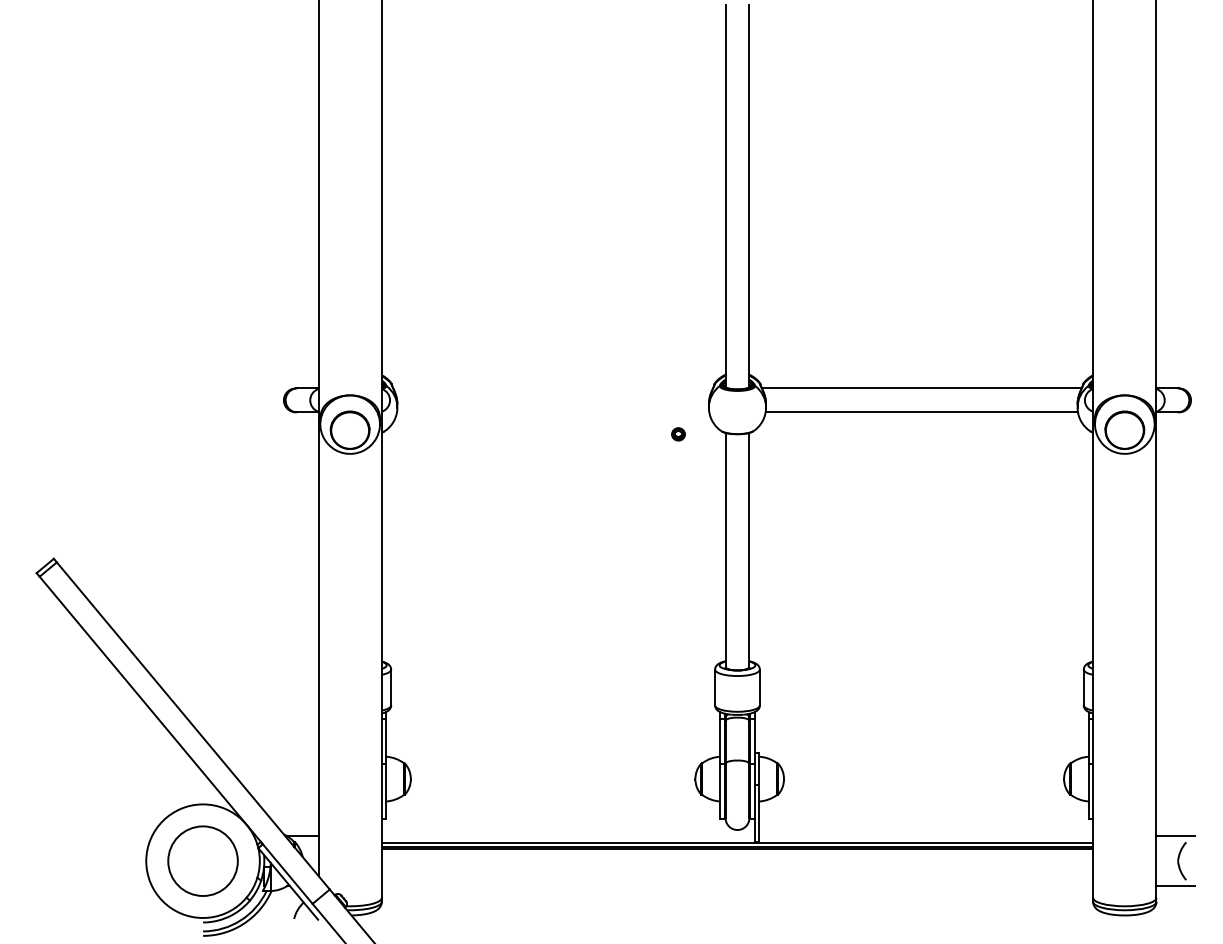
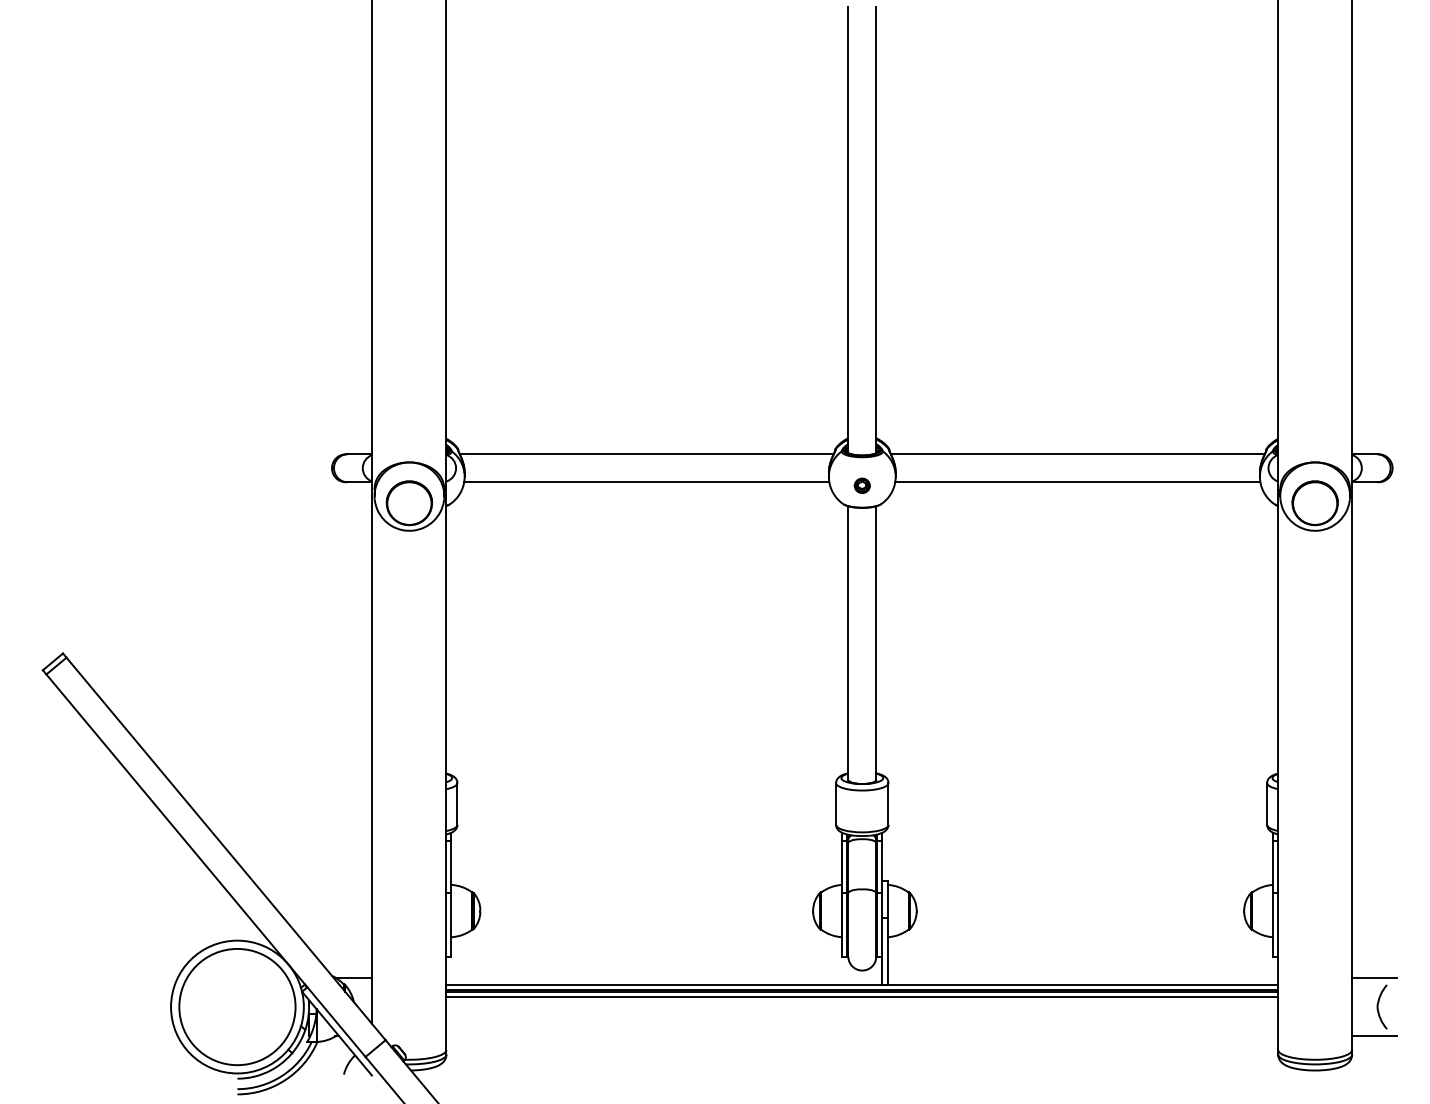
line: (553, 388) -> (647, 454), added
line: (552, 412) -> (646, 482), added
part: (678, 434) -> (862, 485), moved
line: (737, 852) -> (862, 996), added
circle: (202, 860) -> (236, 1006), size x1.43

